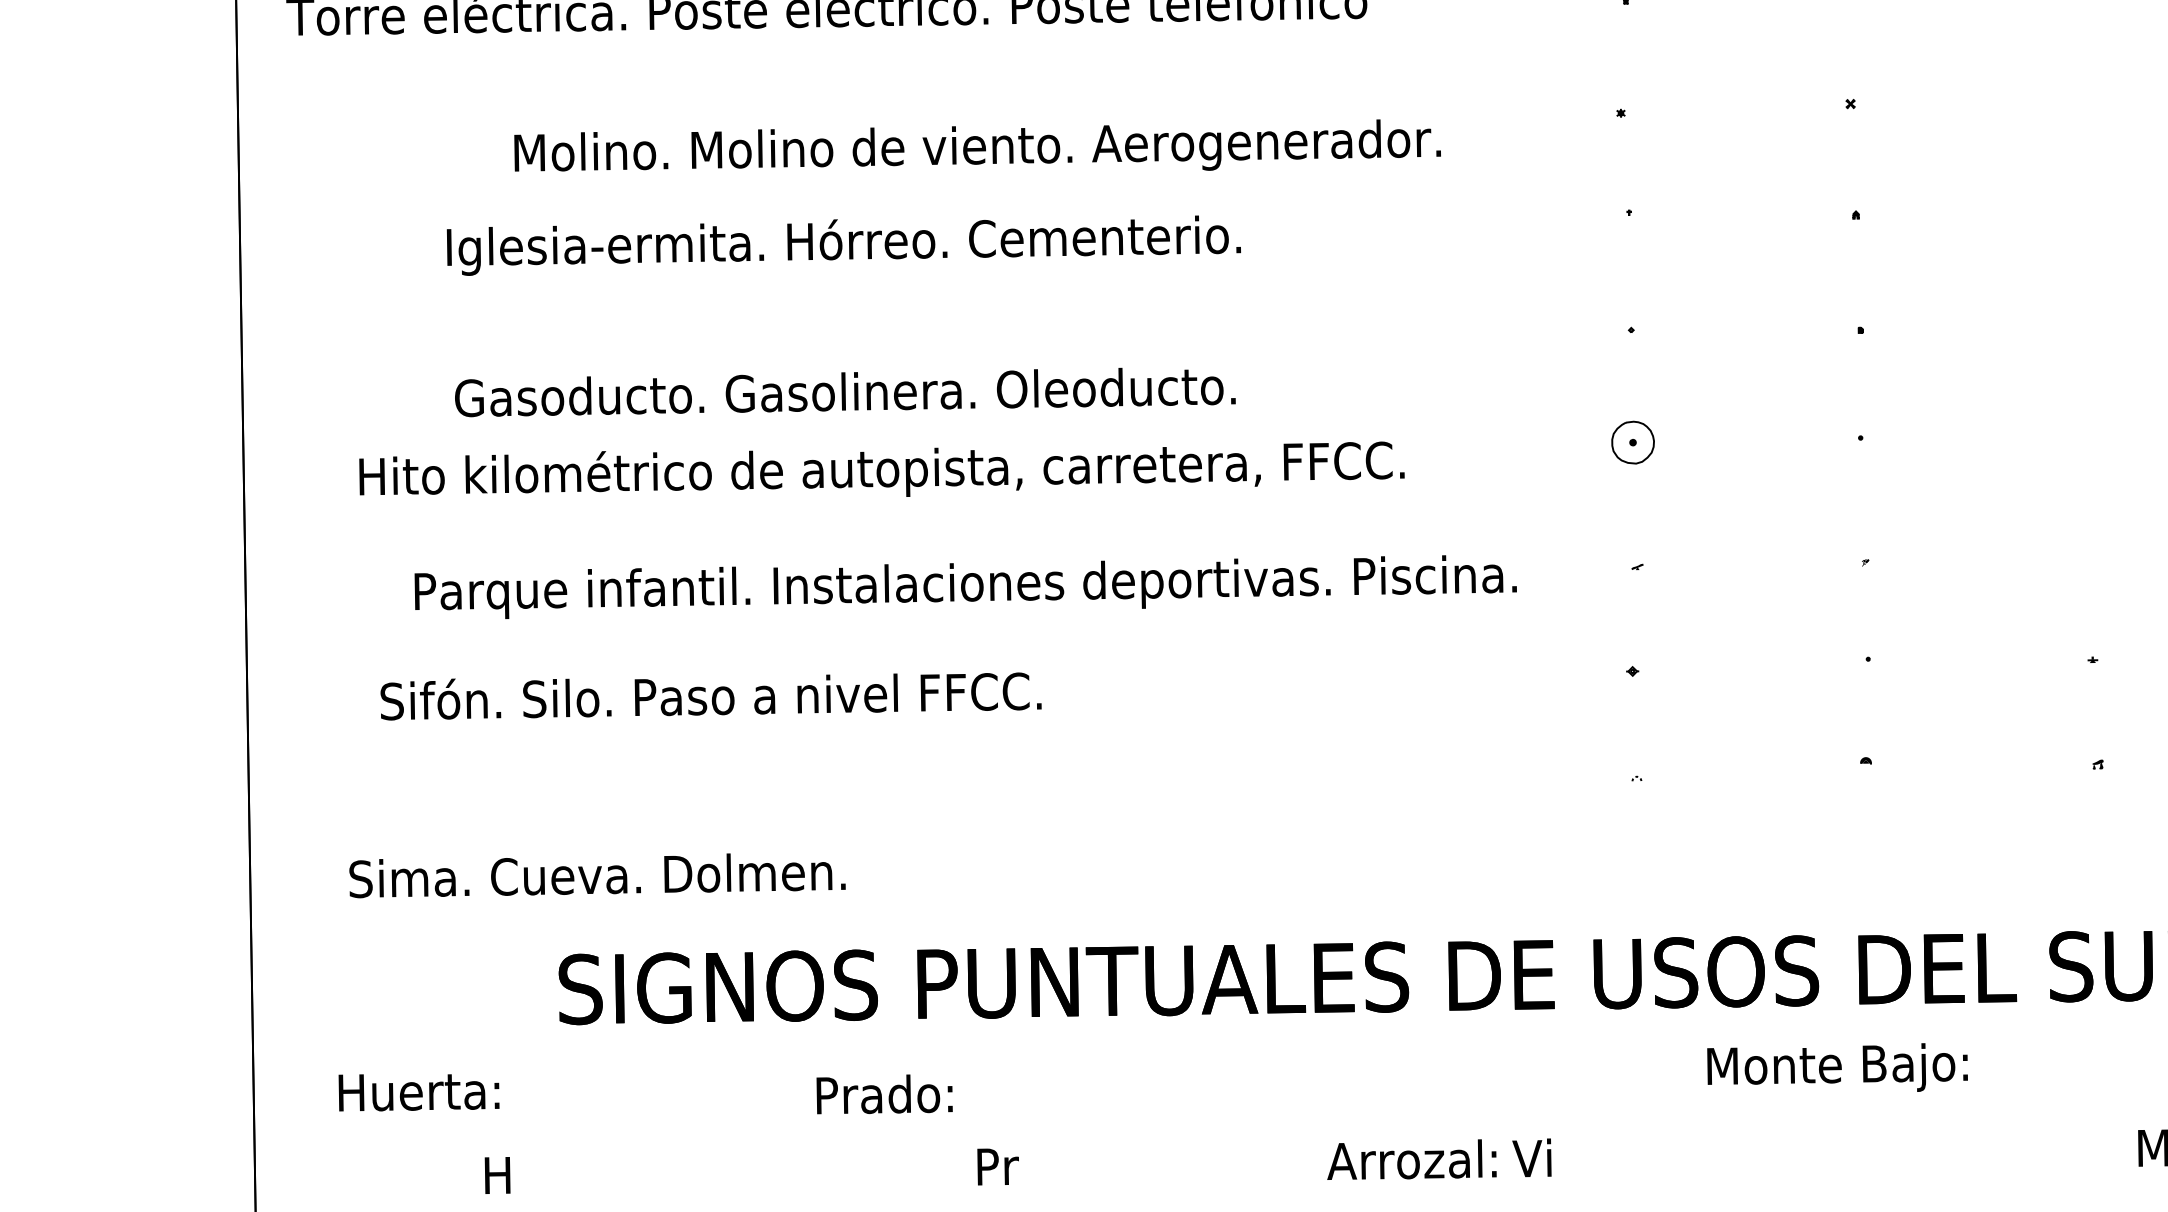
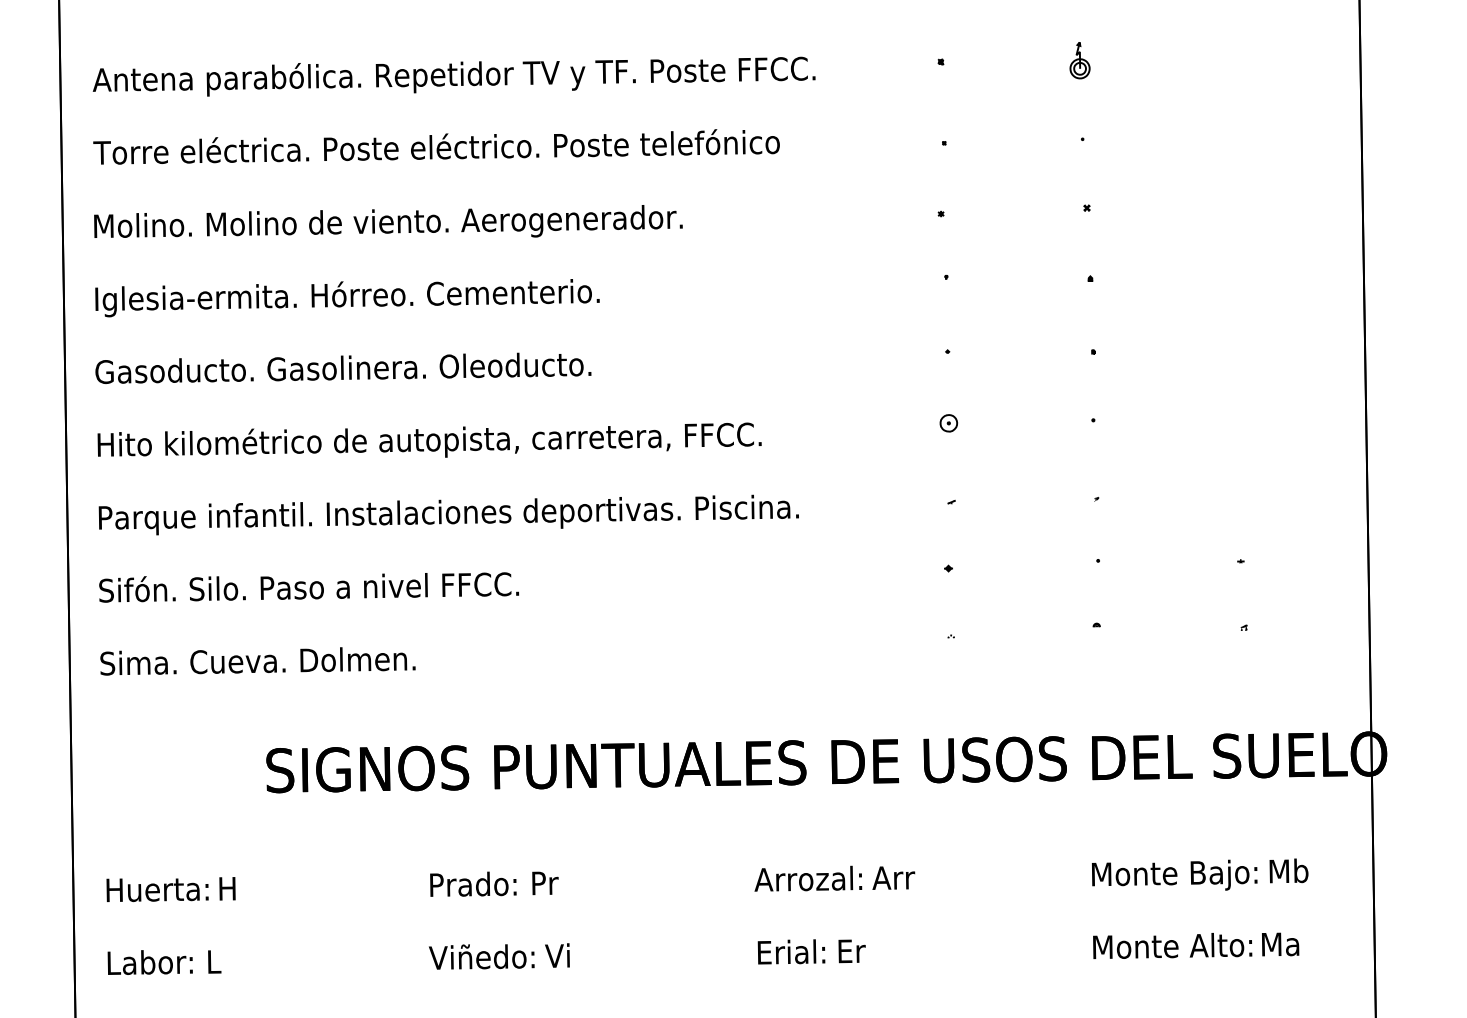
text: (977, 145) -> (388, 221), moved
text: (843, 246) -> (347, 298), moved
text: (845, 391) -> (343, 367), moved
part: (1632, 443) -> (948, 423), size x0.62
text: (881, 468) -> (429, 439), moved
text: (965, 586) -> (448, 514), moved
text: (710, 696) -> (308, 587), moved
text: (596, 875) -> (257, 661), moved
text: (1837, 1066) -> (1174, 874), moved
text: (418, 1093) -> (157, 890), moved
text: (884, 1093) -> (473, 883), moved
text: (1546, 1157) -> (893, 877), Vi -> Arr

